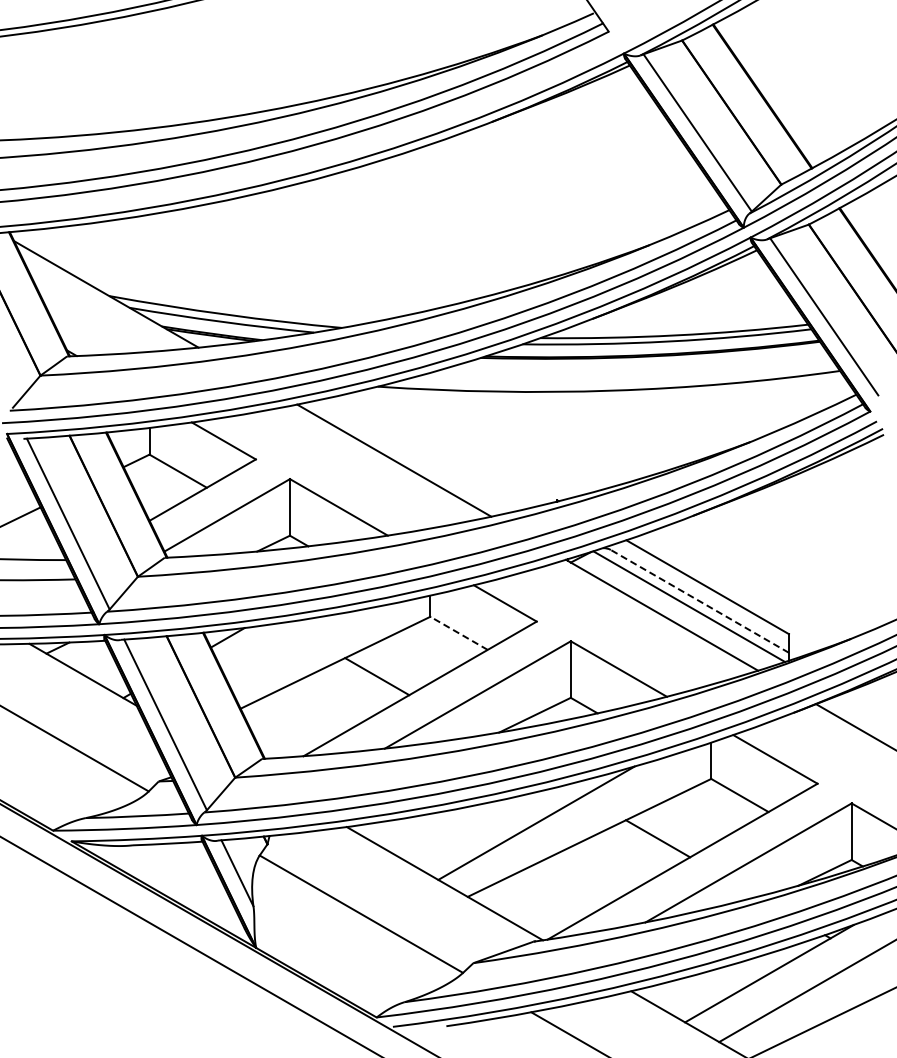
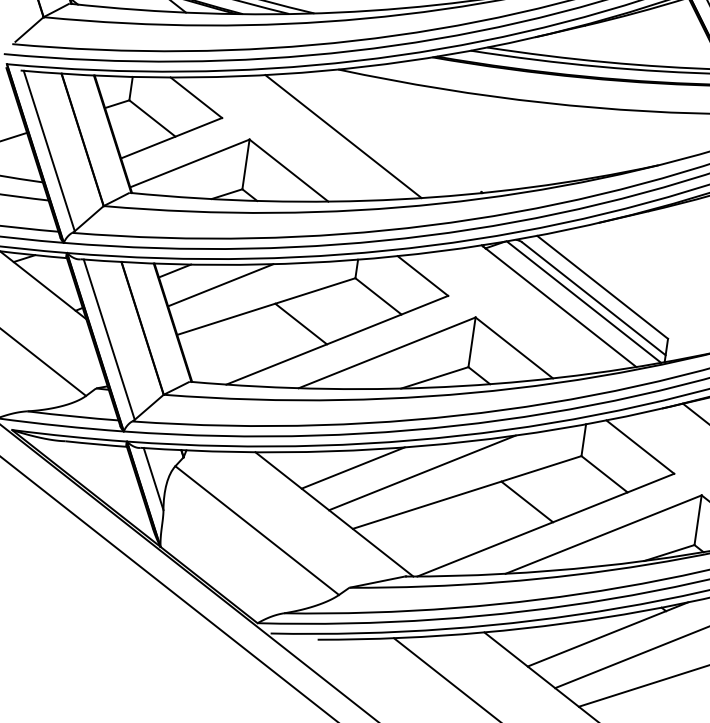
line: (699, 601) -> (593, 298), dashed -> solid
line: (458, 633) -> (377, 296), dashed -> solid
line: (280, 646) -> (220, 285), added
line: (458, 828) -> (353, 467), added

